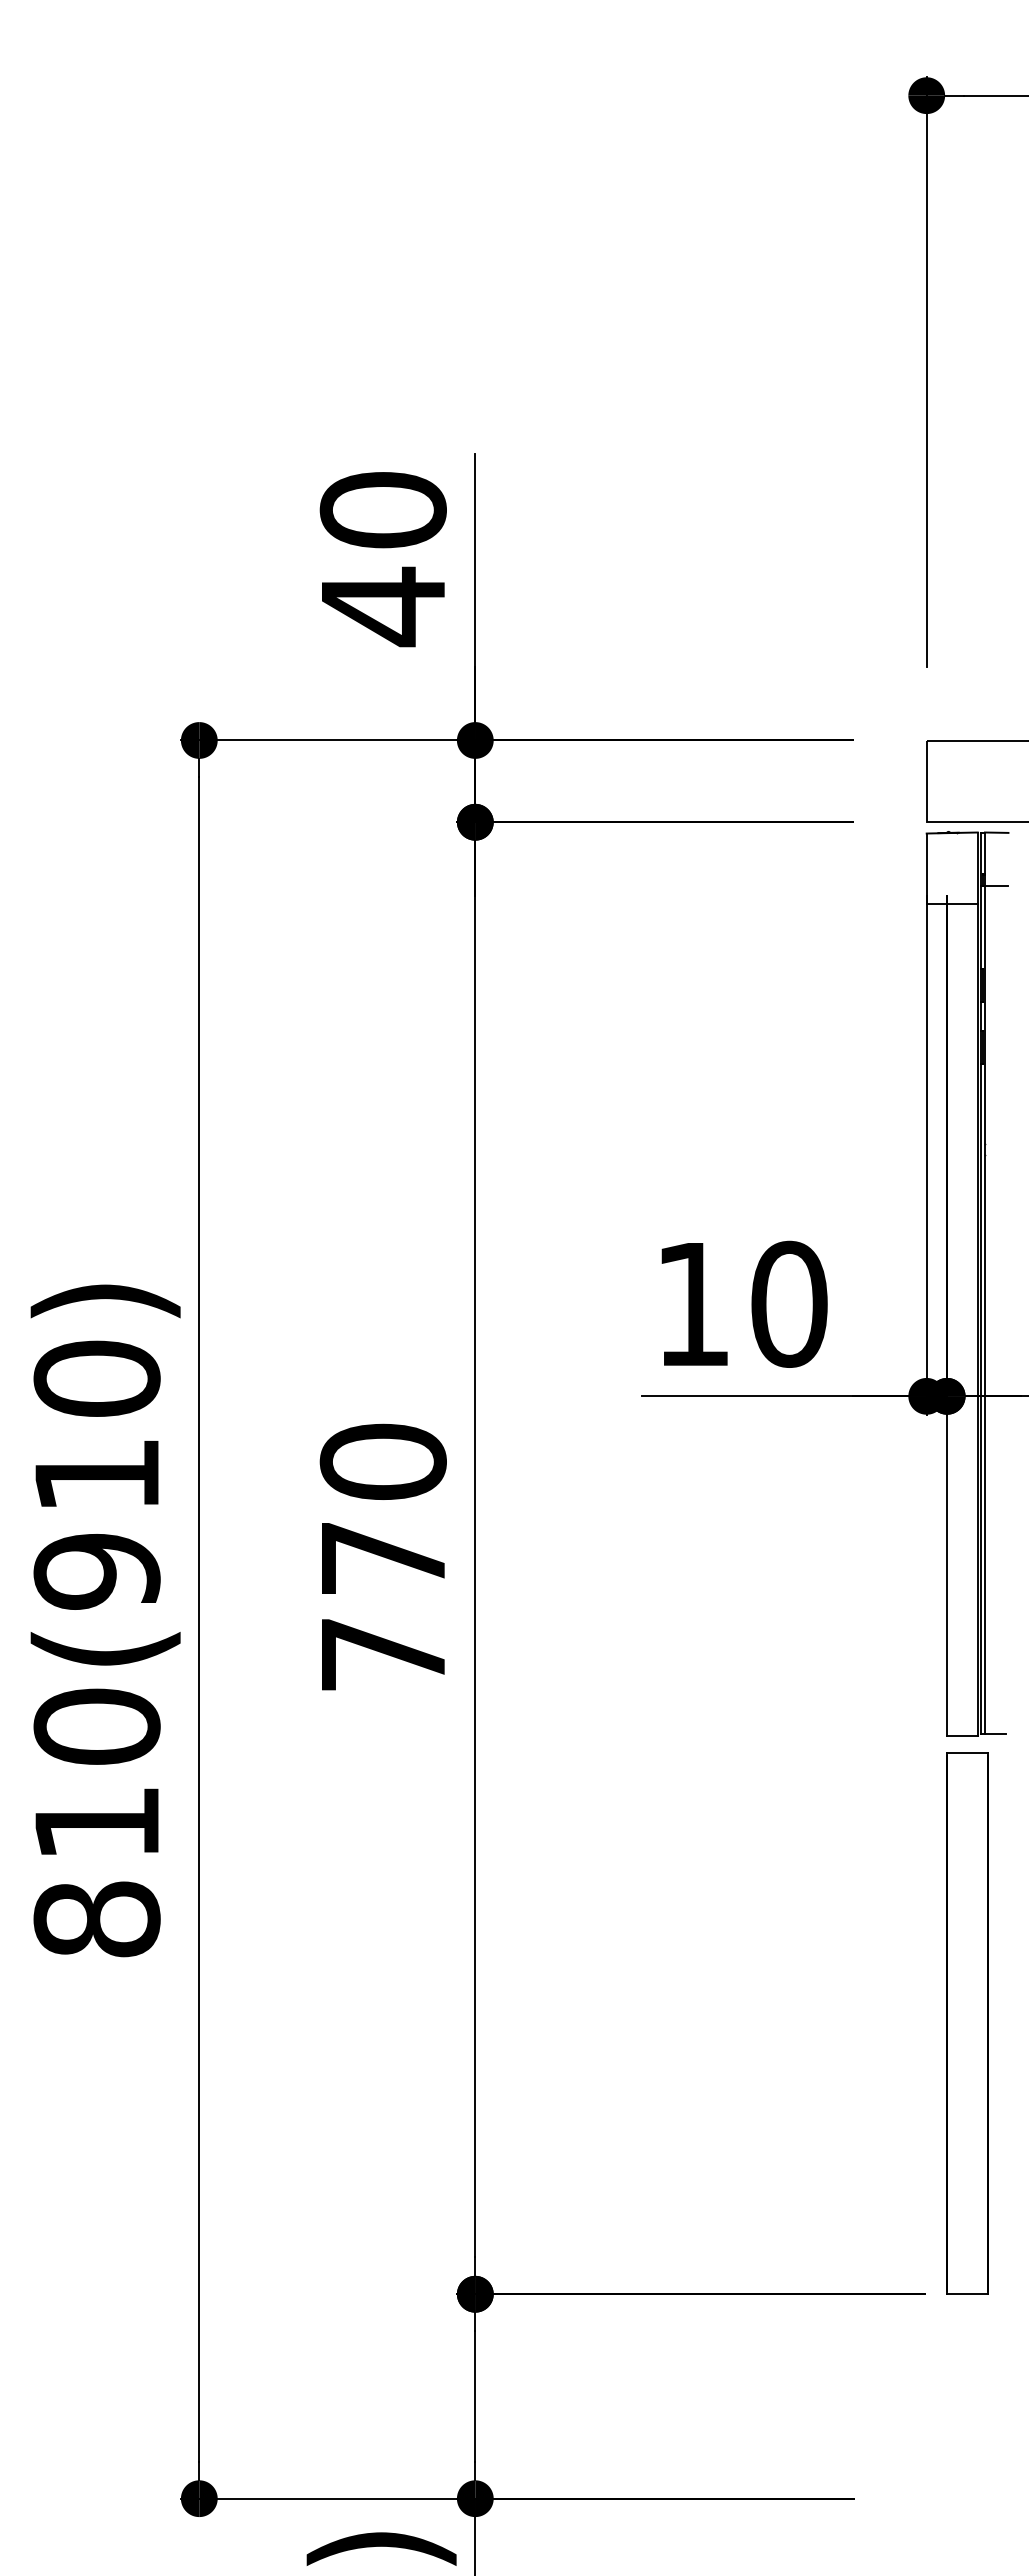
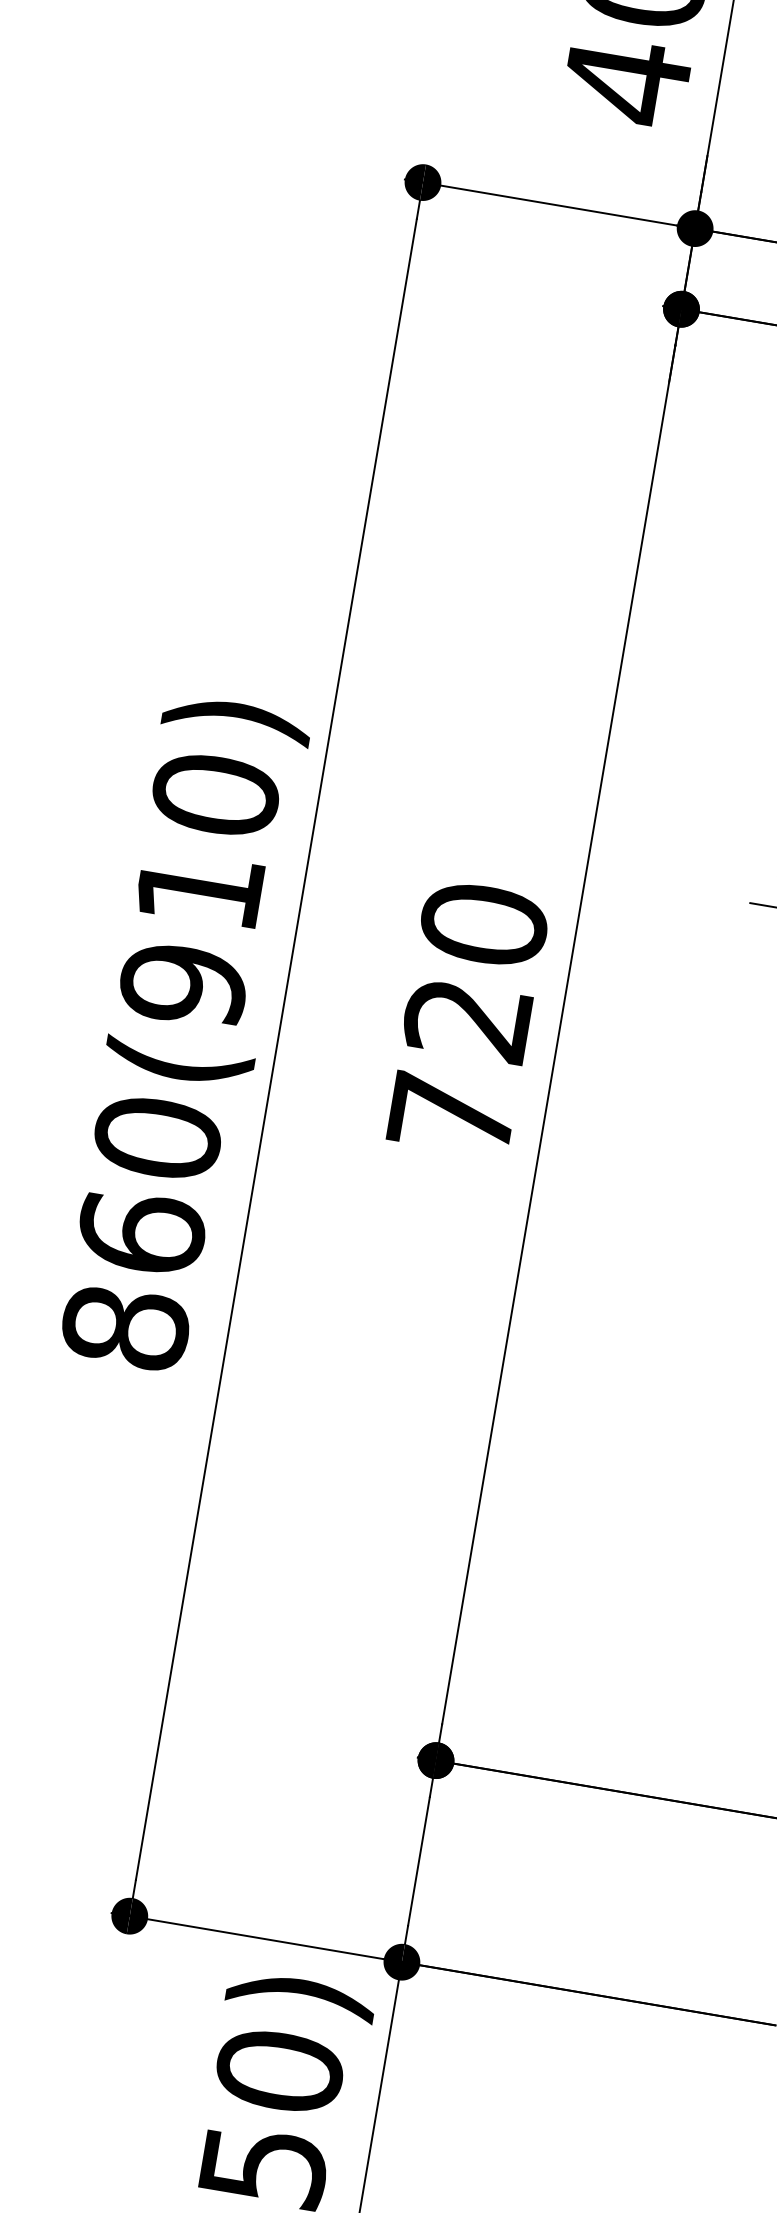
text: (381, 1559) -> (466, 1020), 770 -> 720
text: (96, 1822) -> (141, 1232), 810(910) -> 860(910)

